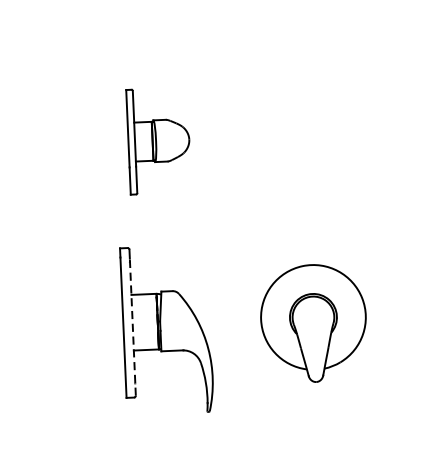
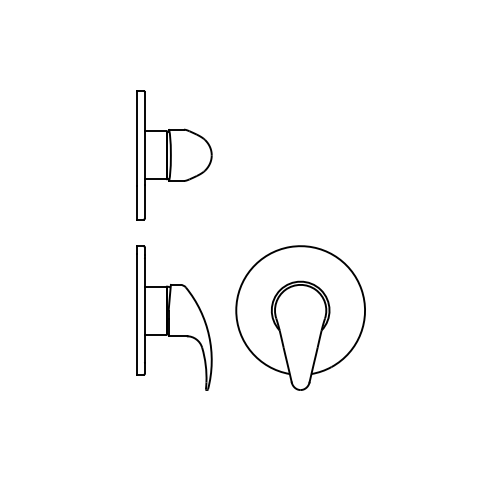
part: (159, 141) -> (174, 155), size x1.43
part: (313, 322) -> (300, 317), size x1.43
line: (133, 326) -> (145, 313), dashed -> solid

